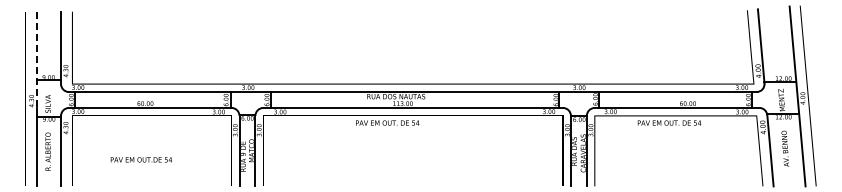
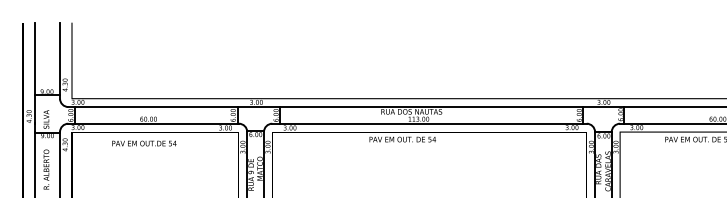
line: (37, 60) -> (35, 73), dashed -> solid
text: (140, 159) -> (143, 143), moved

